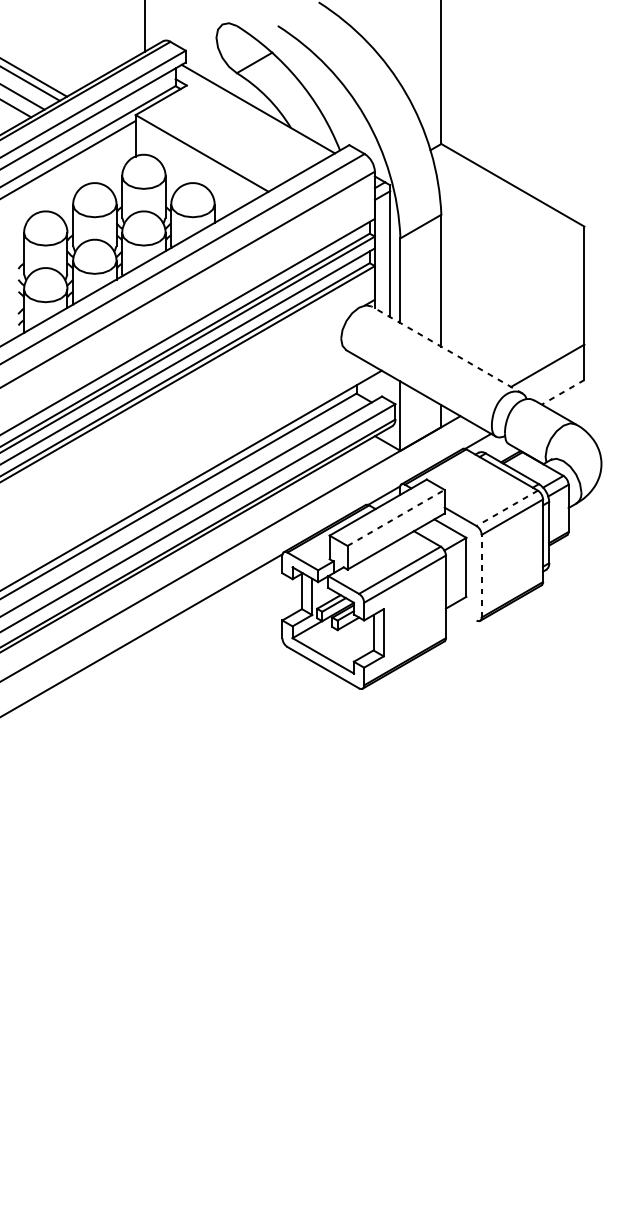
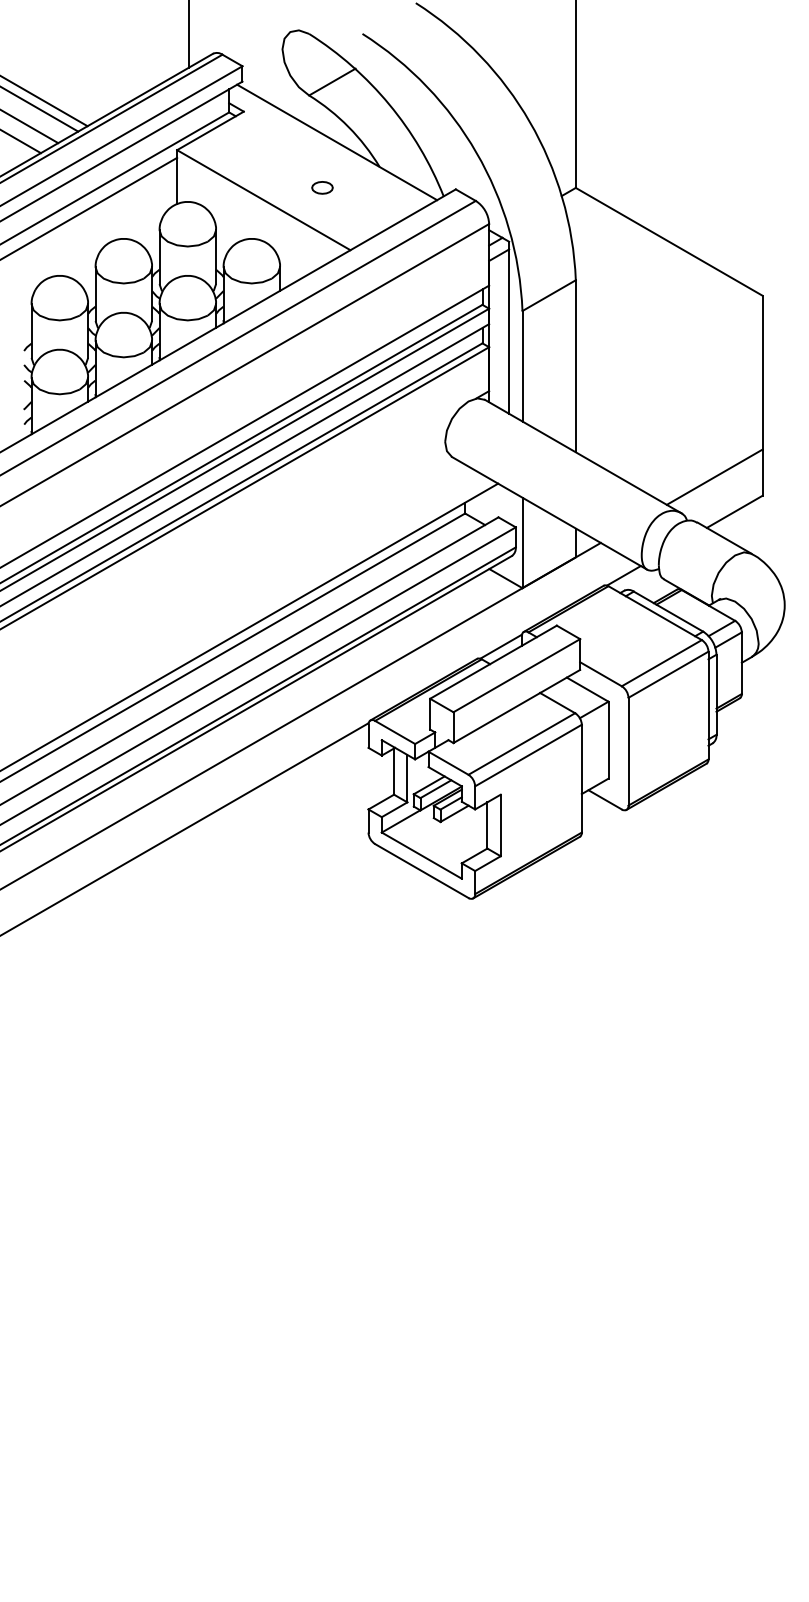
part: (247, 143) -> (322, 187), added
line: (447, 349) -> (583, 456), dashed -> solid
line: (562, 392) -> (734, 512), dashed -> solid
line: (507, 508) -> (661, 663), dashed -> solid
line: (396, 517) -> (517, 675), dashed -> solid
line: (481, 576) -> (628, 751), dashed -> solid
line: (463, 612) -> (604, 799), added

